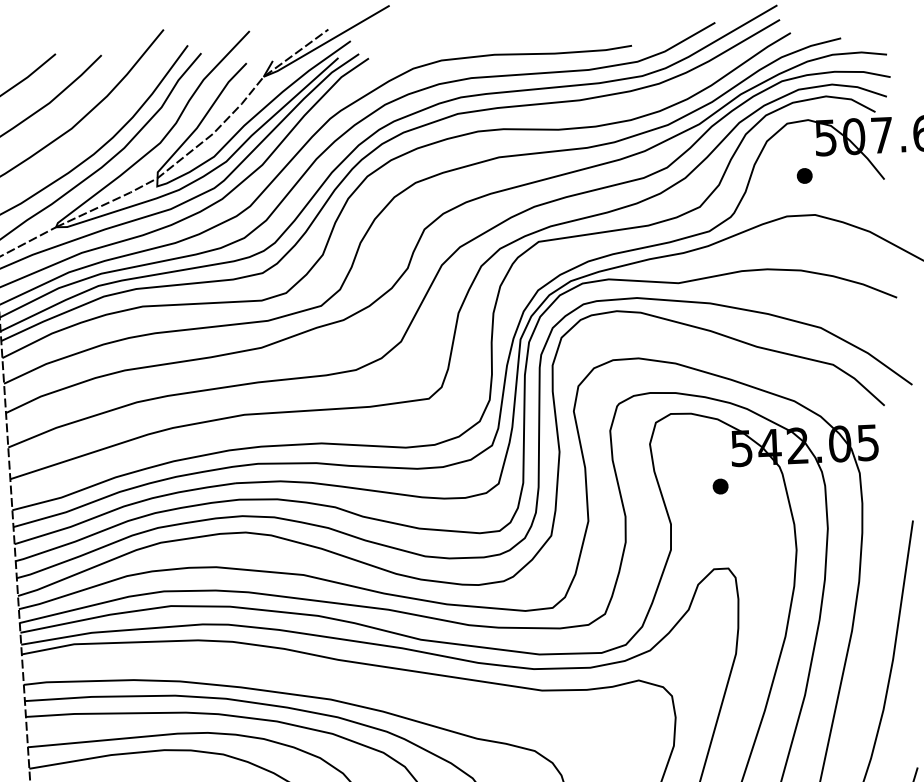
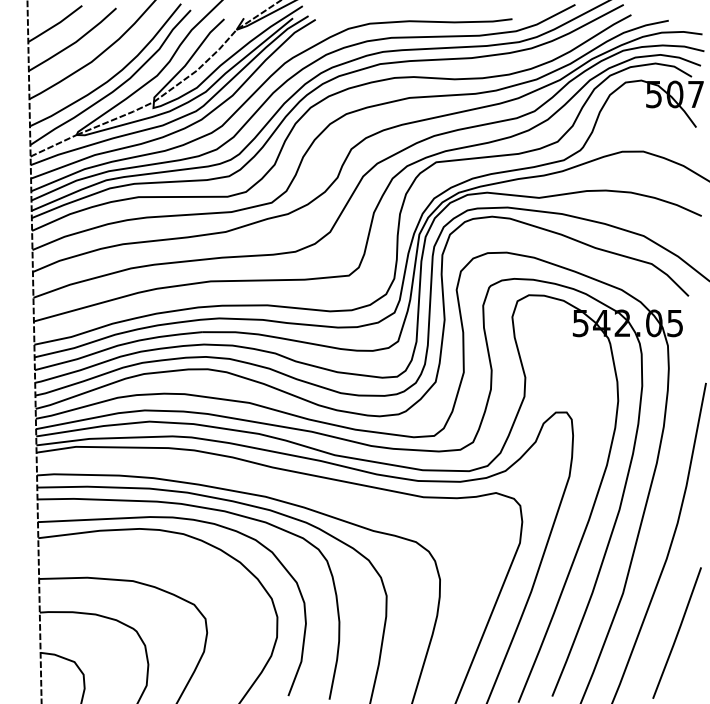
part: (804, 175) -> (636, 121), removed
part: (720, 485) -> (563, 350), removed

